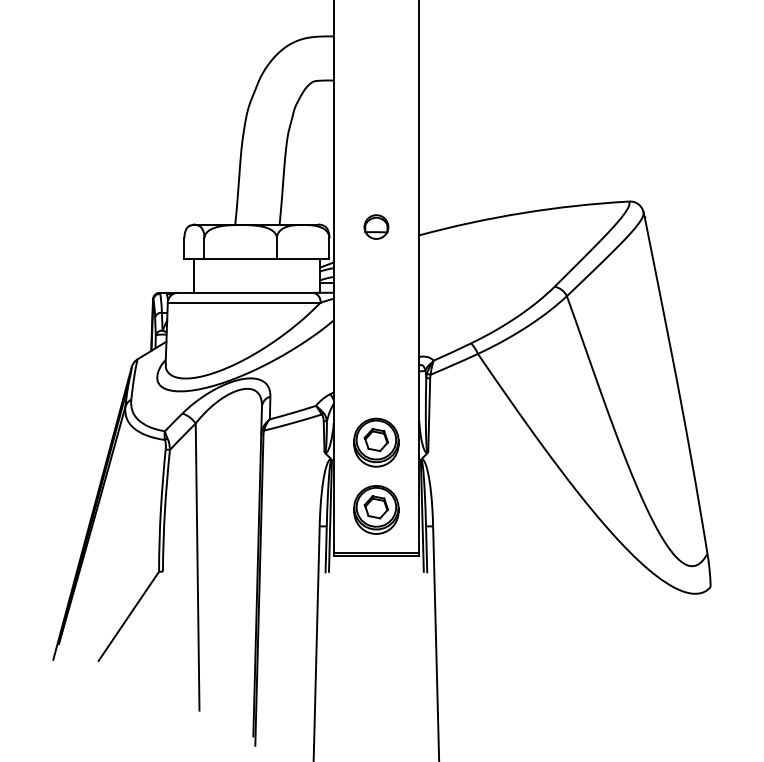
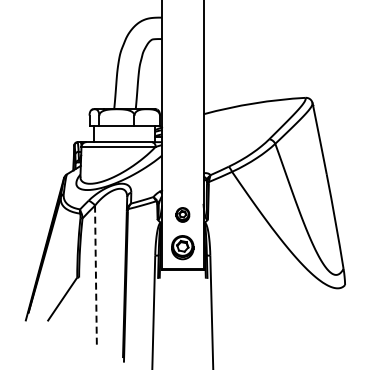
part: (375, 225) -> (182, 109), removed
part: (375, 441) -> (182, 214), size x0.6
line: (196, 567) -> (95, 275), solid -> dashed

